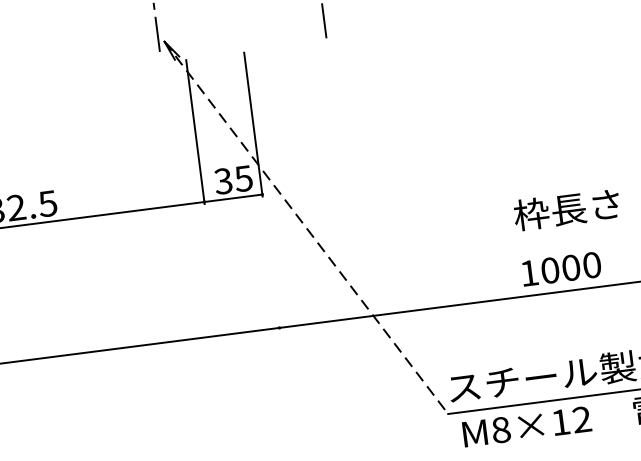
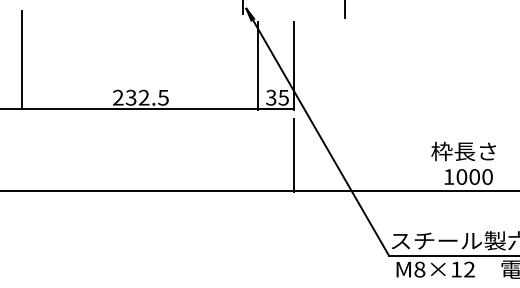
text: (566, 209) -> (463, 151), moved
line: (305, 228) -> (317, 132), dashed -> solid
line: (271, 270) -> (293, 155), added

